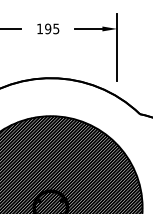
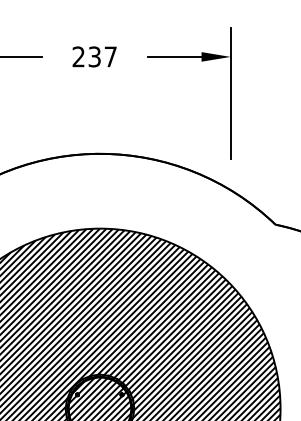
text: (48, 28) -> (95, 56), 195 -> 237

